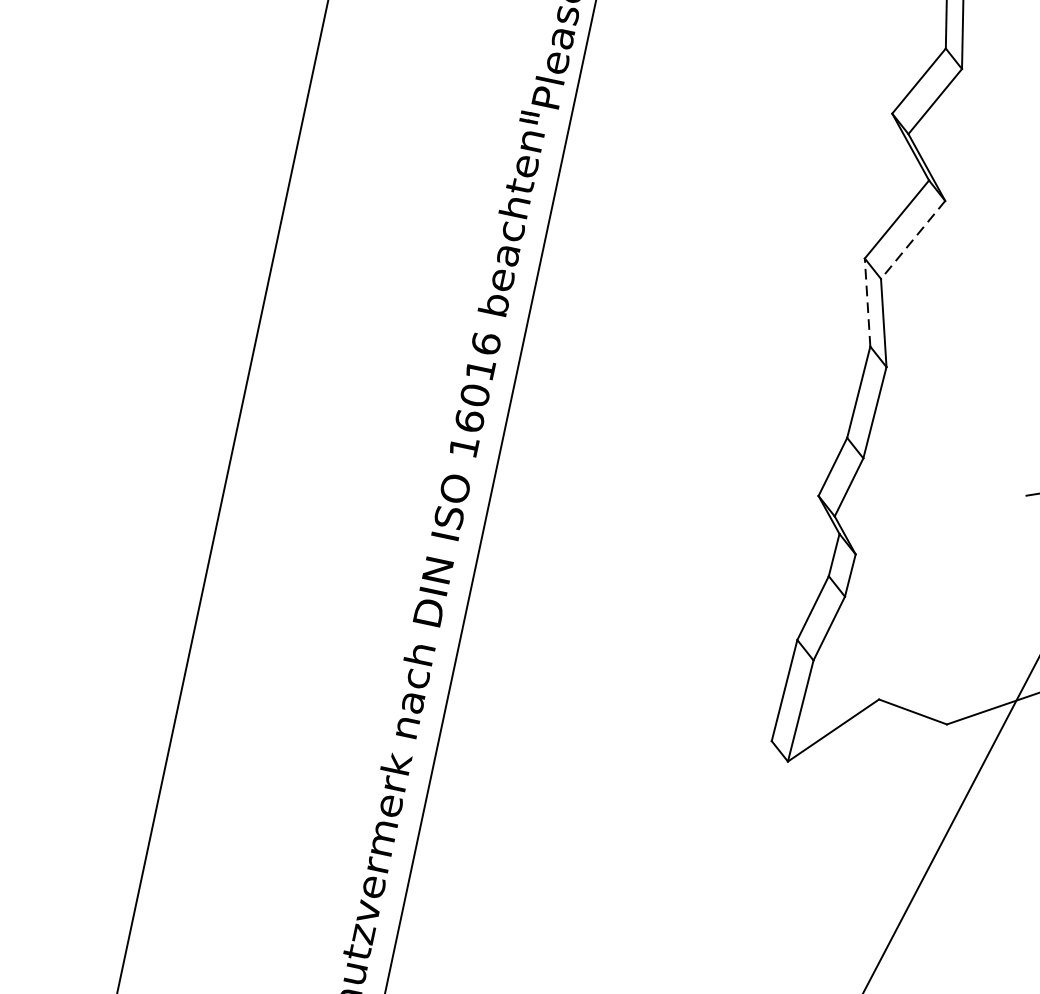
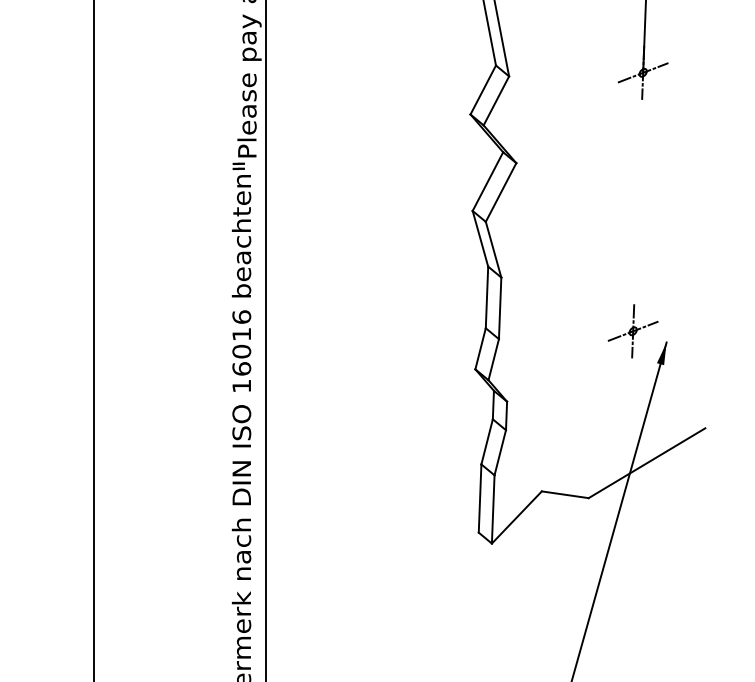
line: (912, 239) -> (500, 192), dashed -> solid
line: (867, 302) -> (480, 238), dashed -> solid

